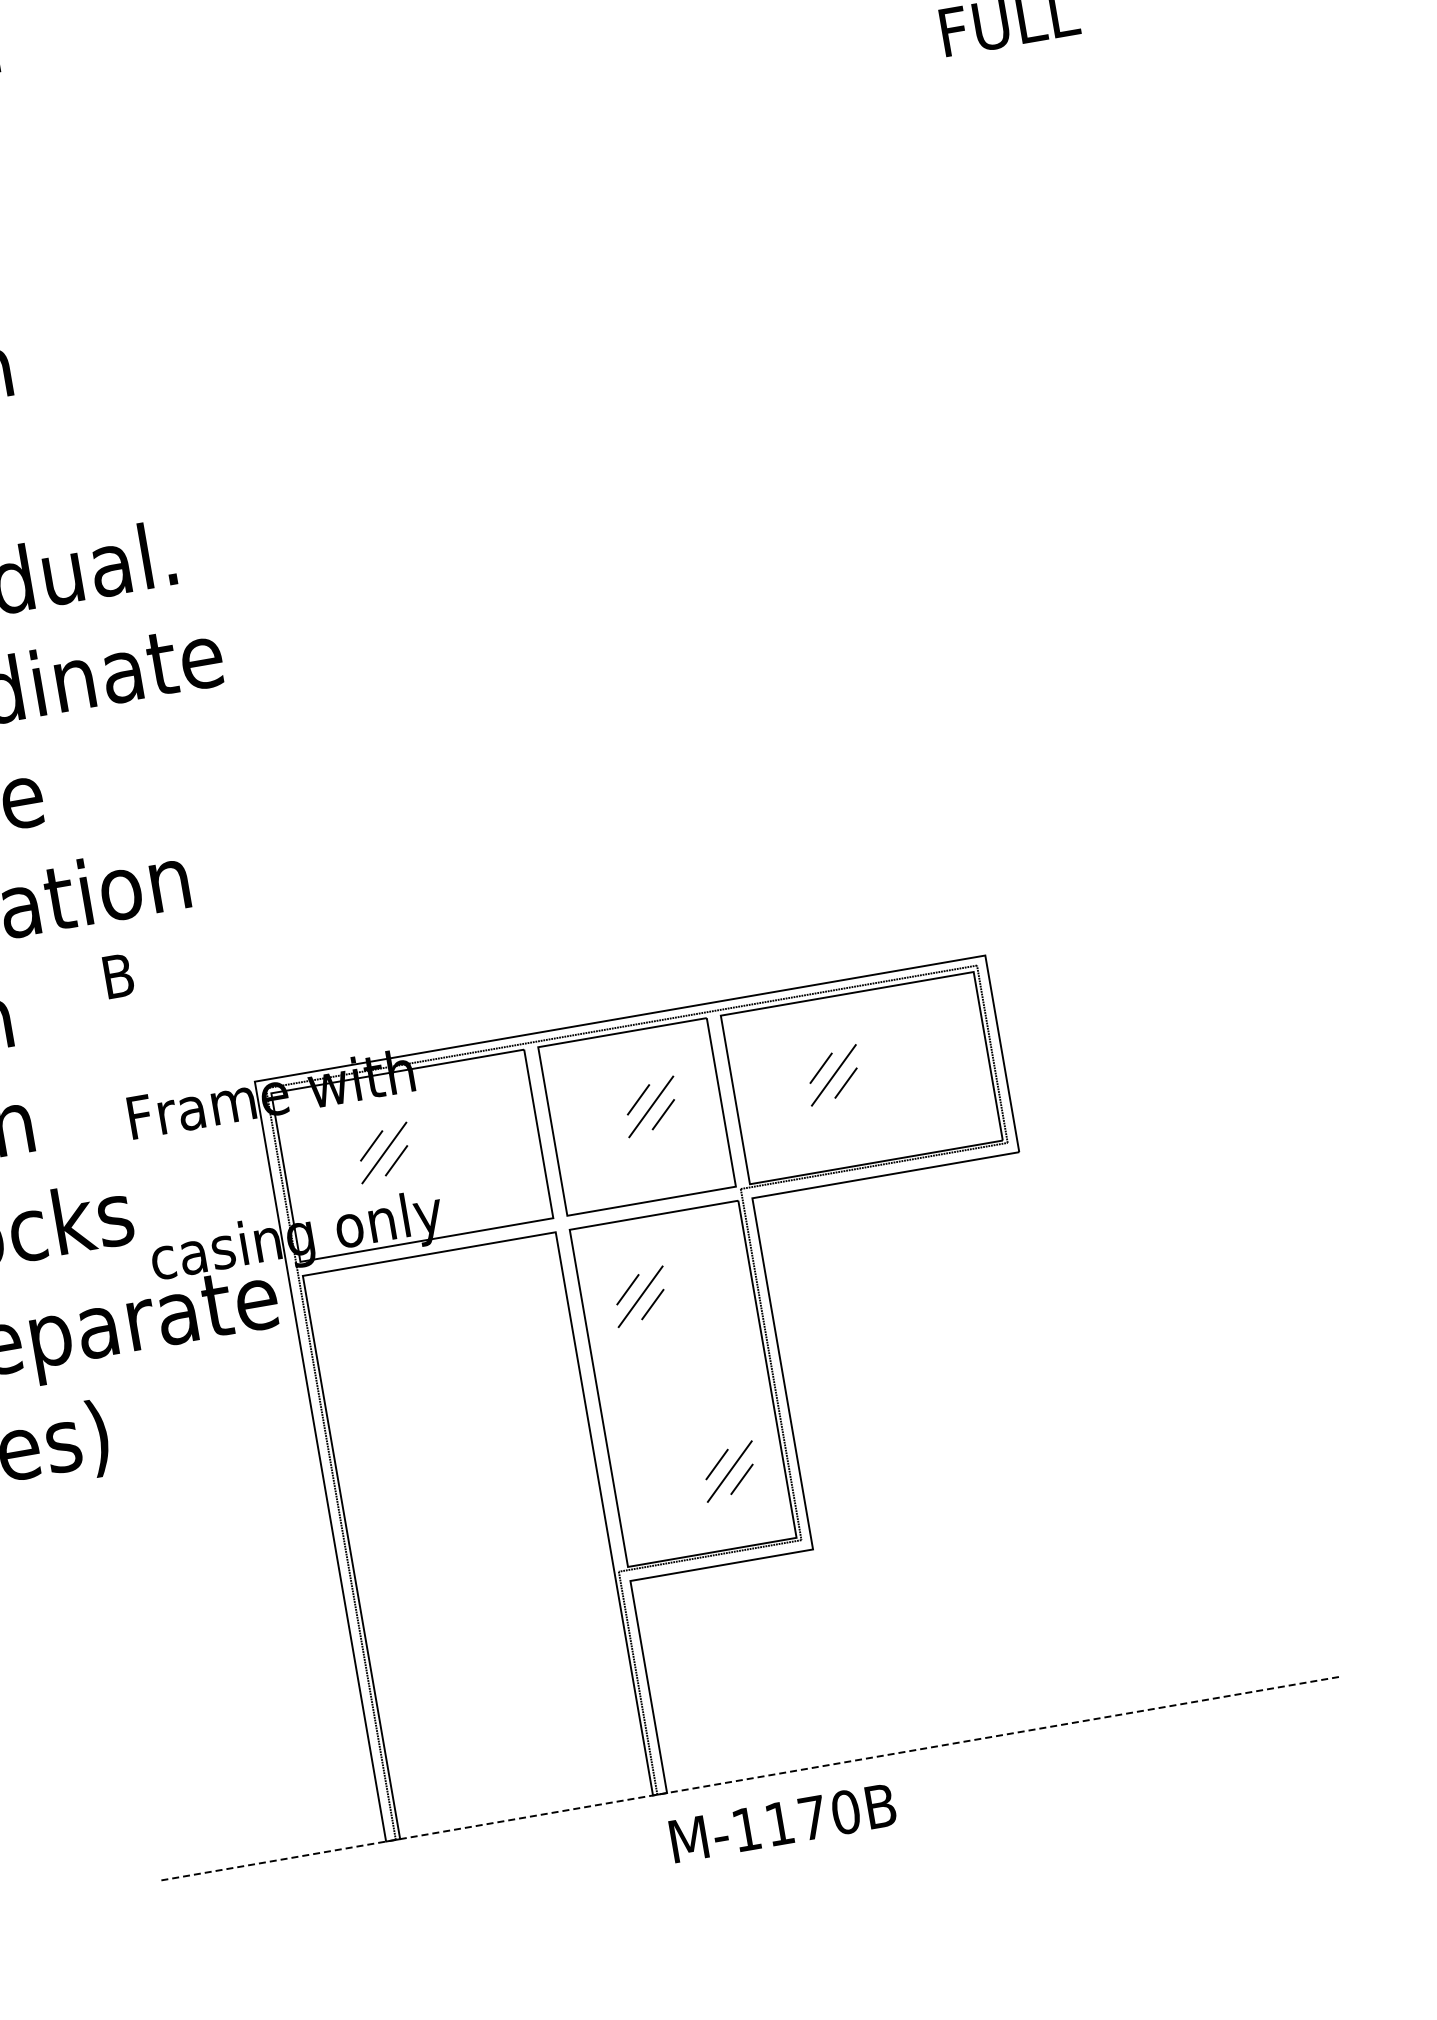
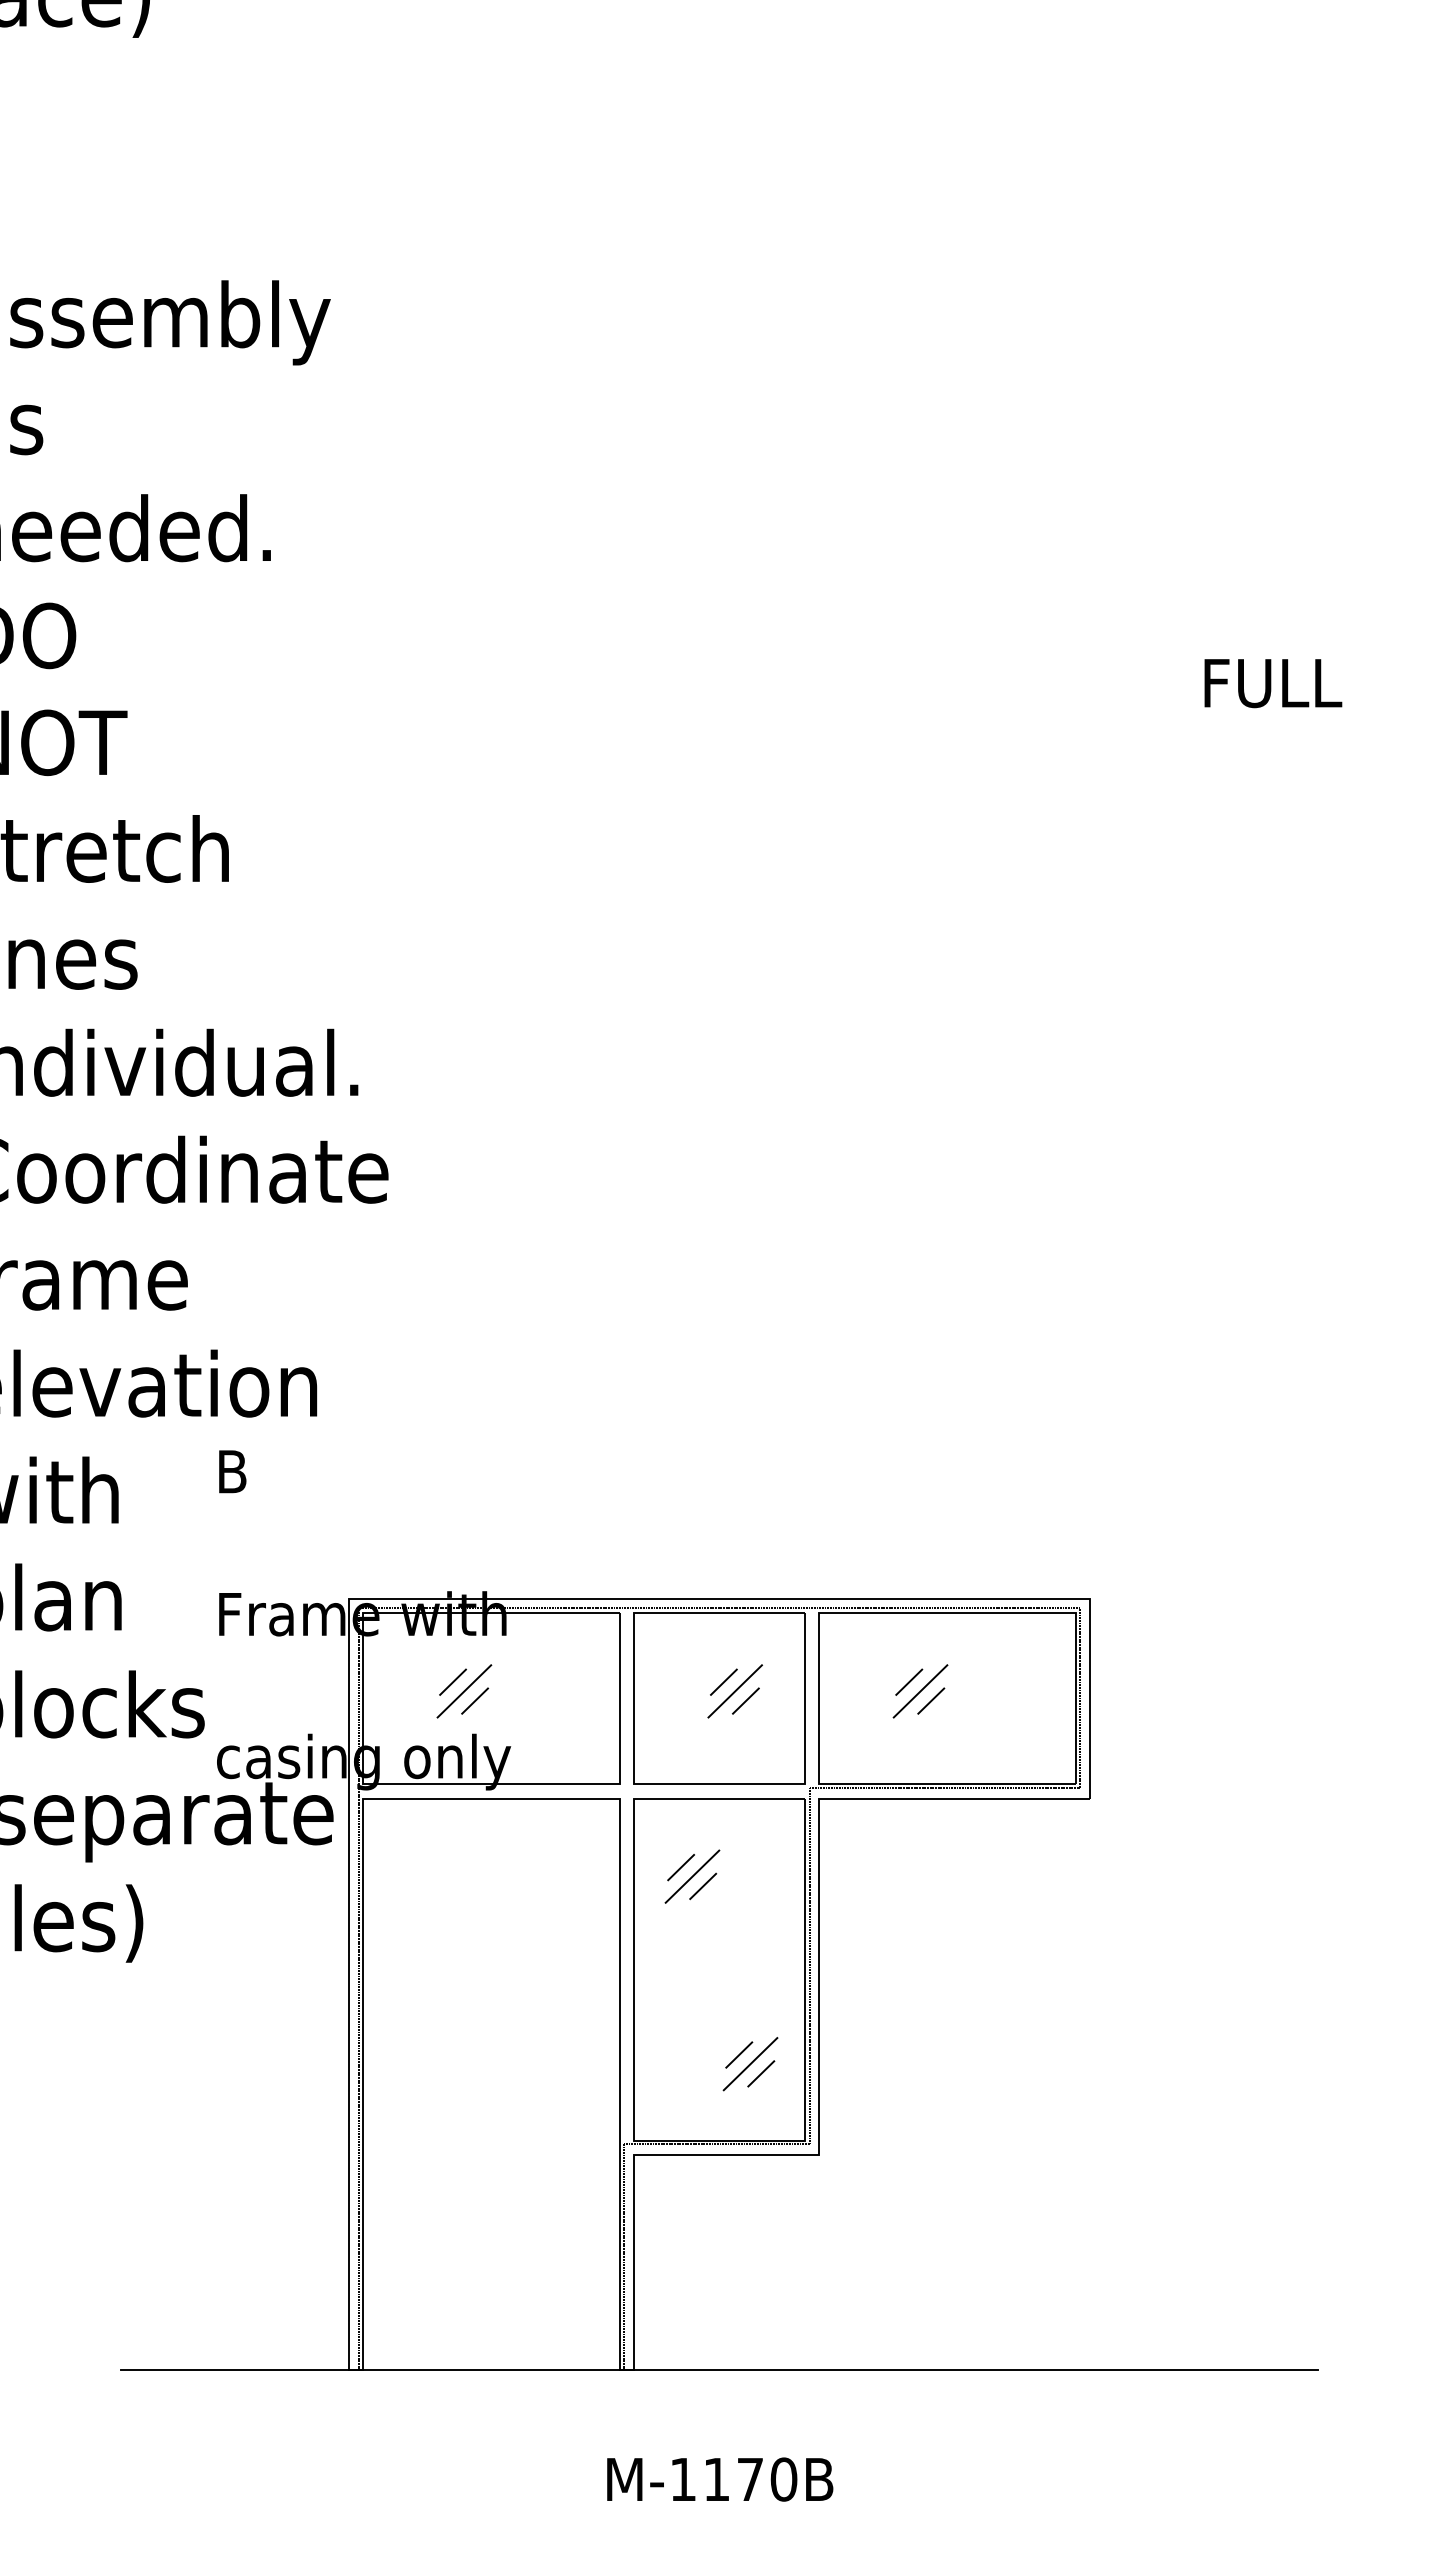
line: (751, 1778) -> (719, 2370), dashed -> solid
text: (783, 1822) -> (720, 2479), moved

